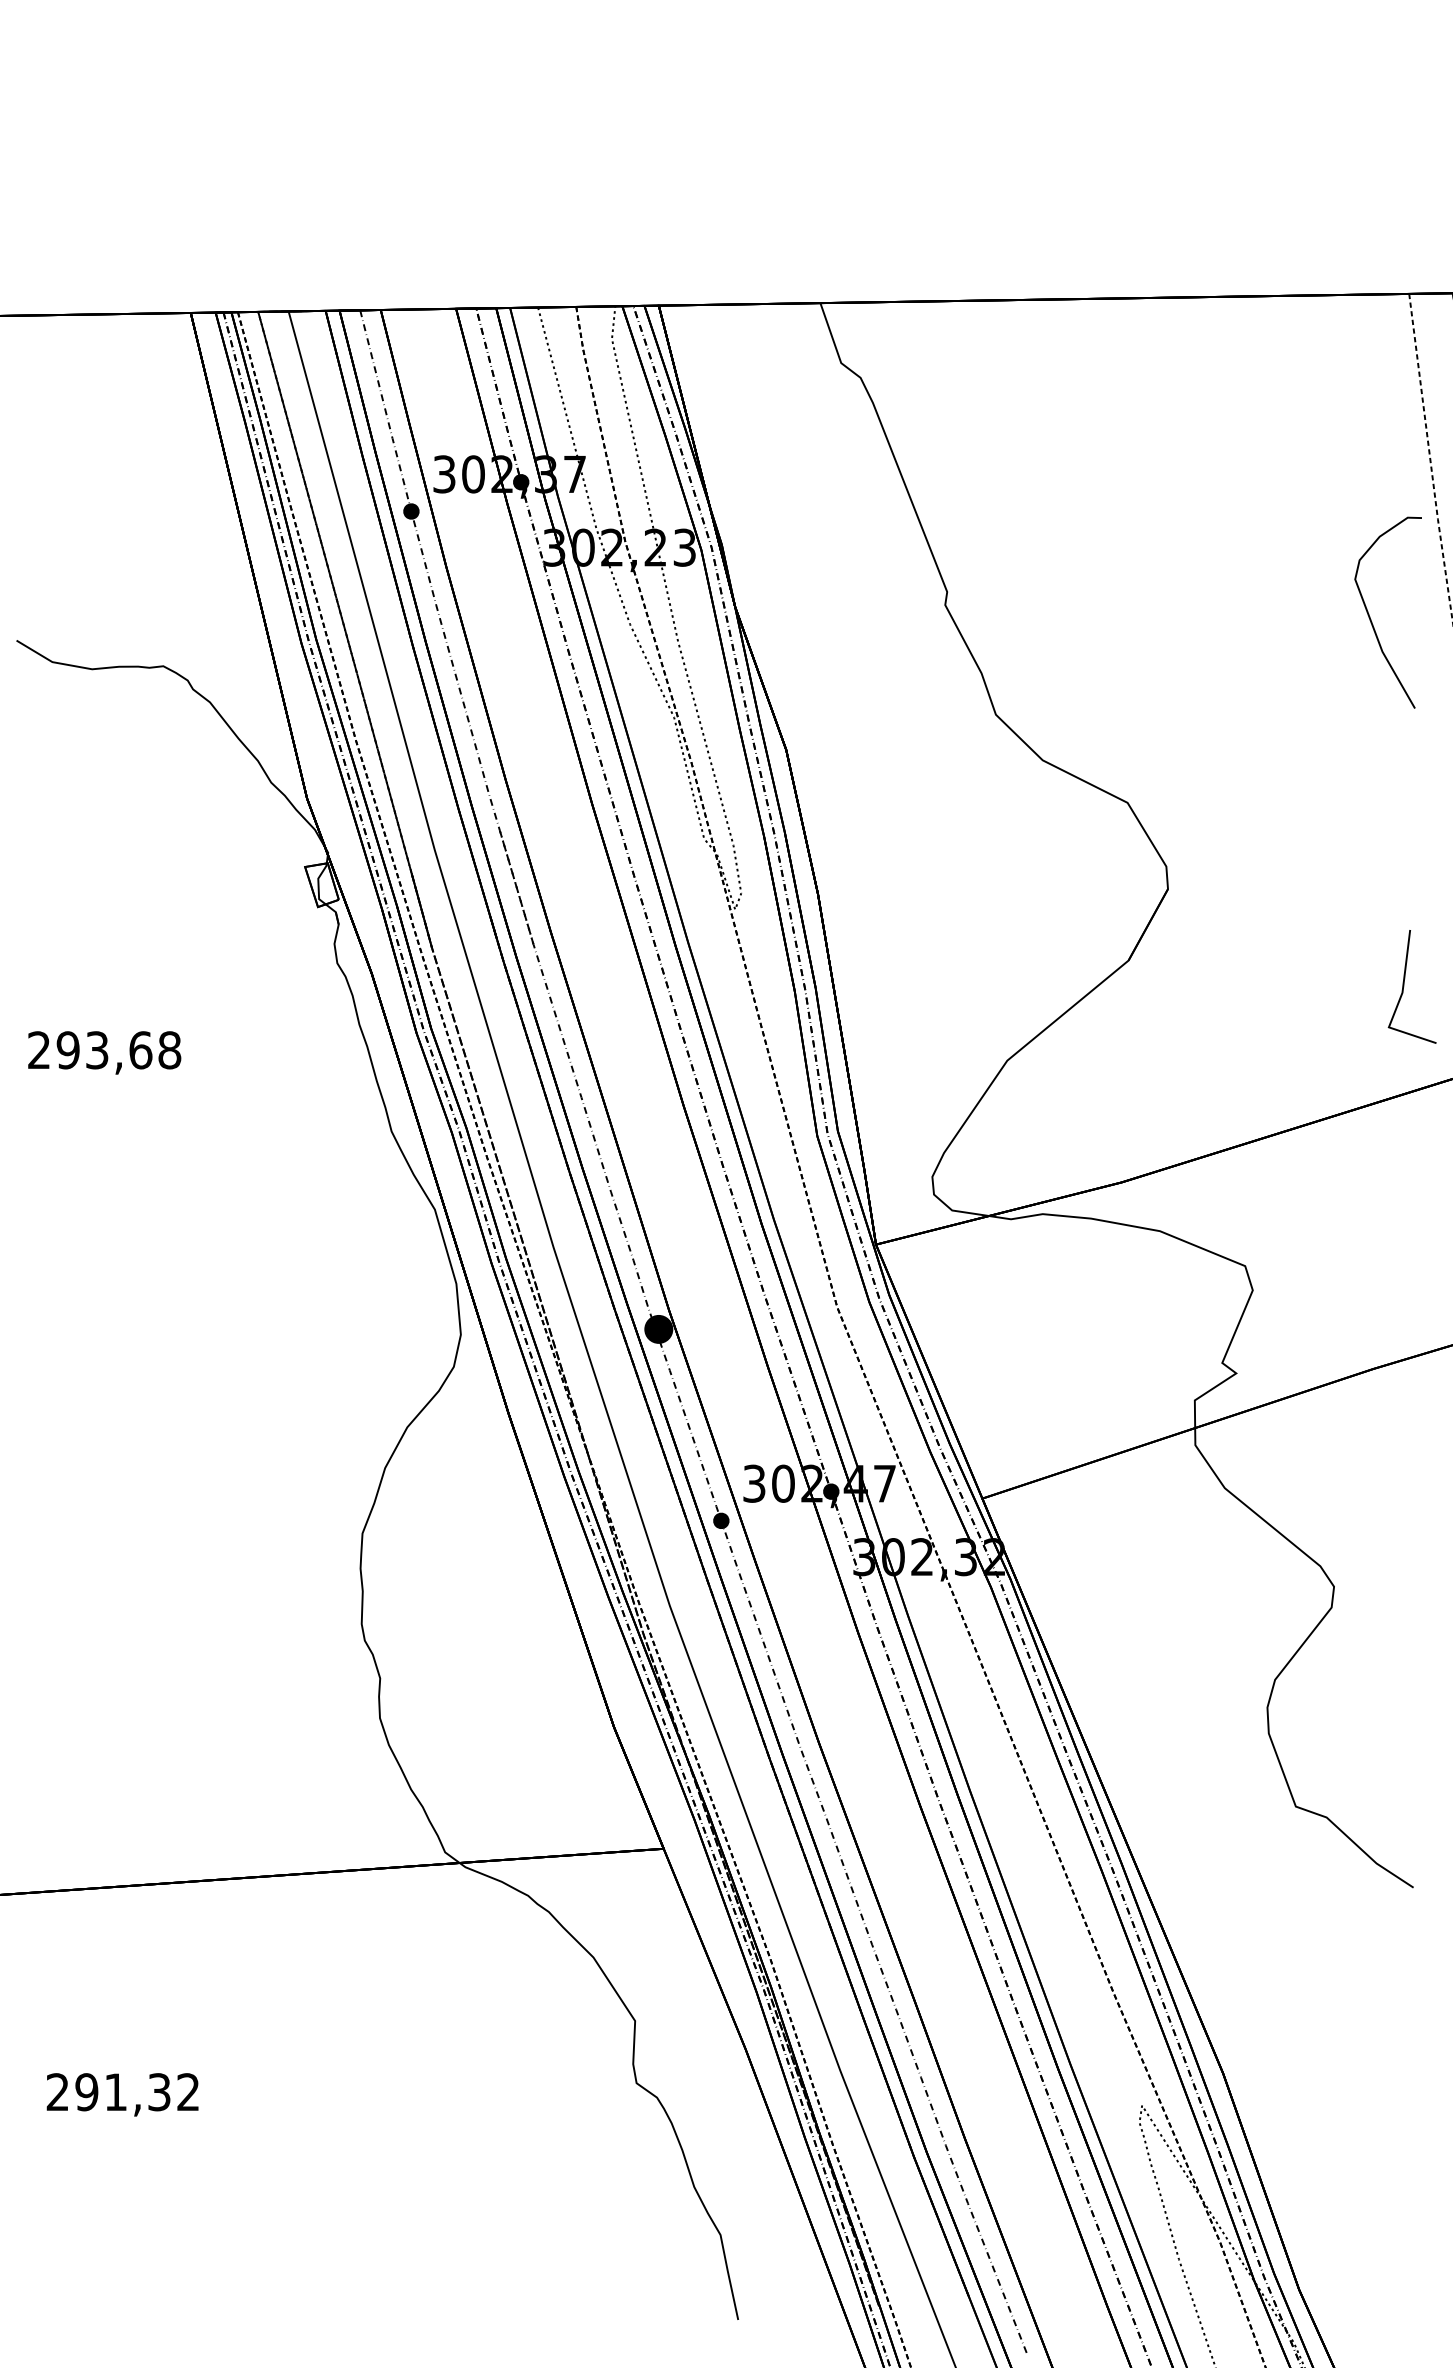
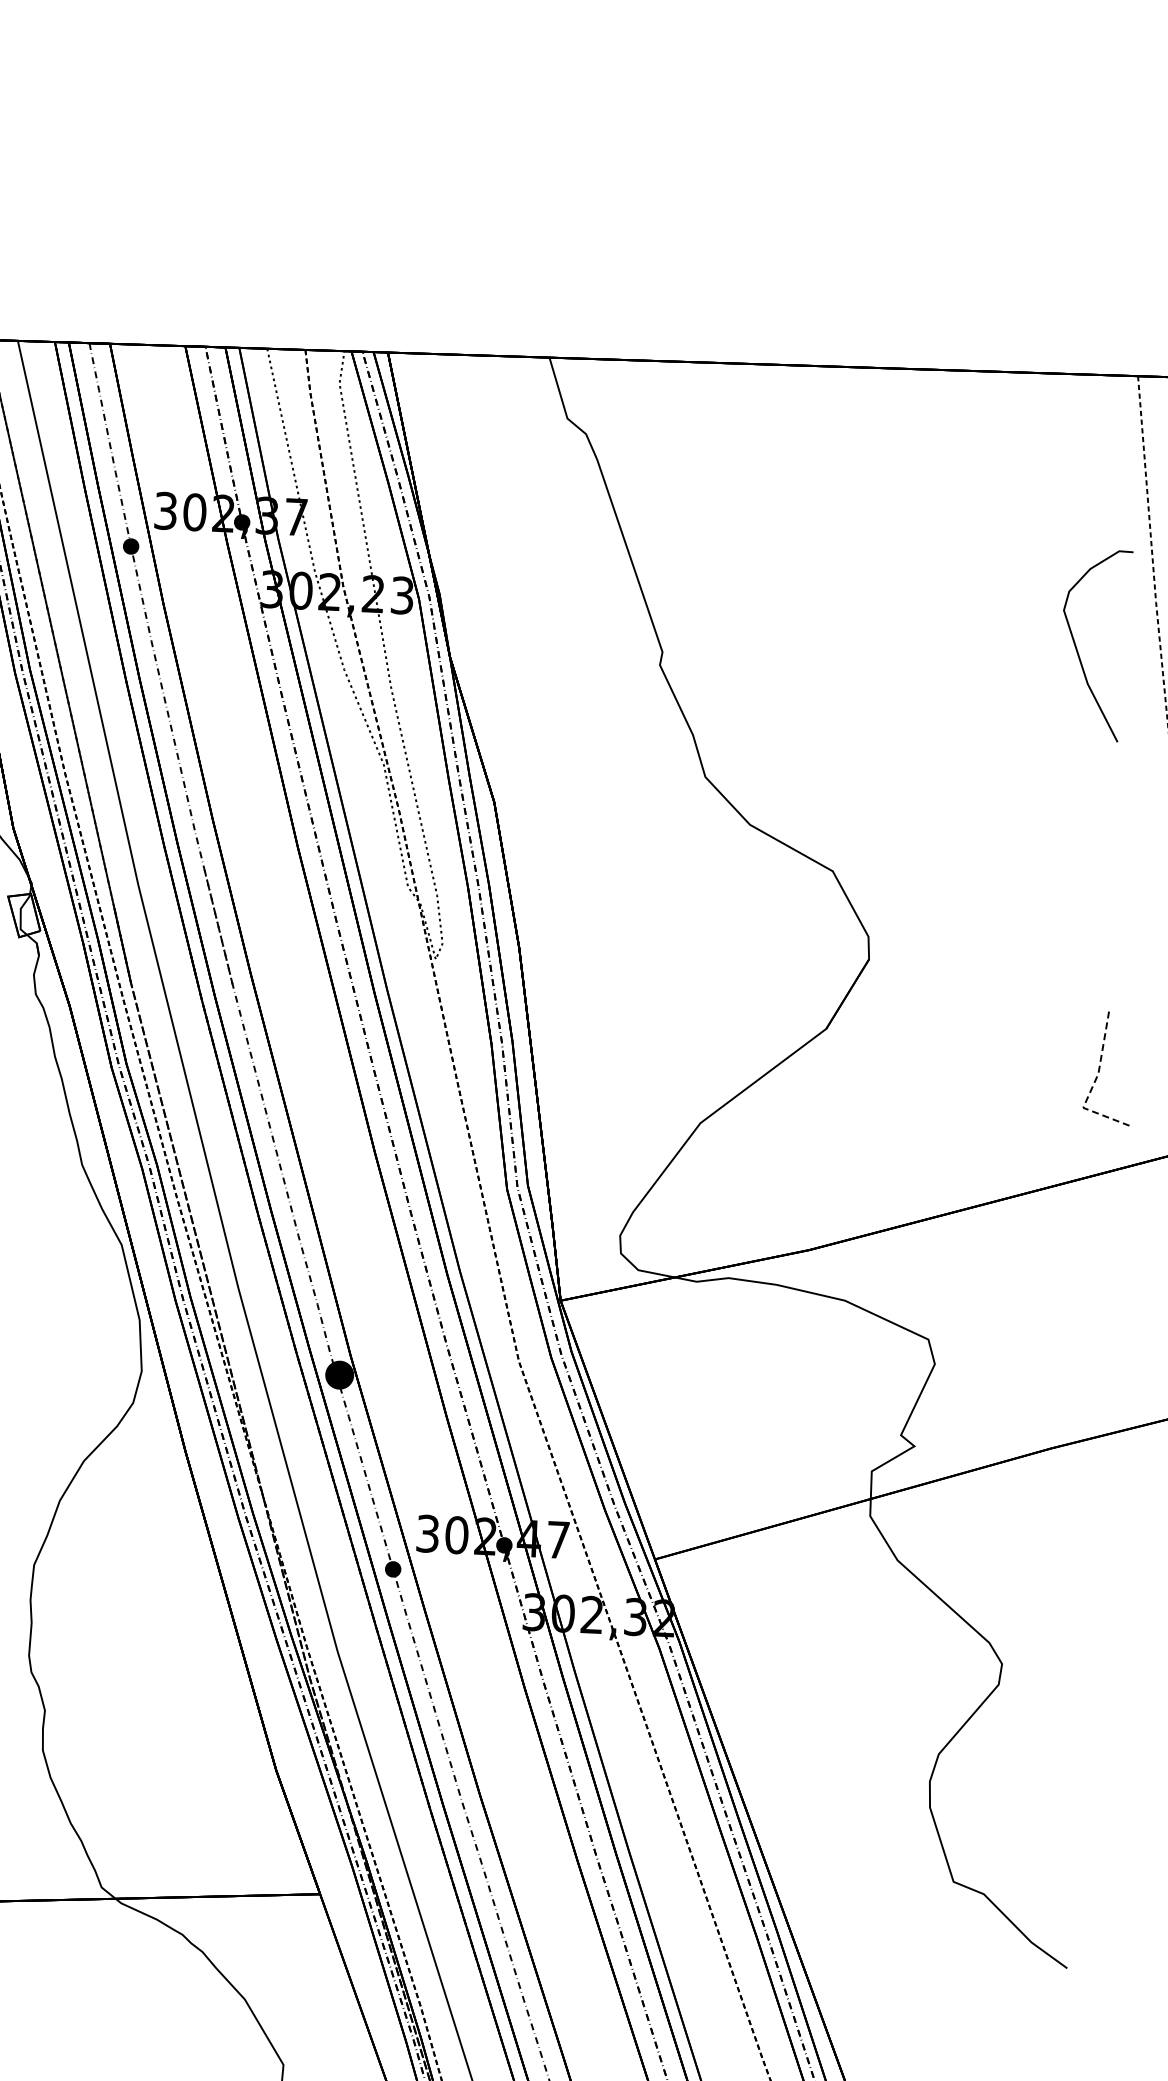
curve: (1370, 616) -> (1077, 648), moved
line: (1397, 1004) -> (1092, 1085), solid -> dashed

